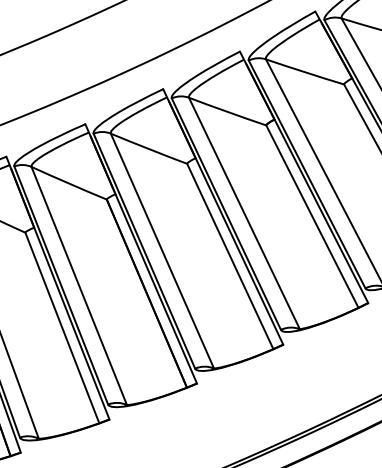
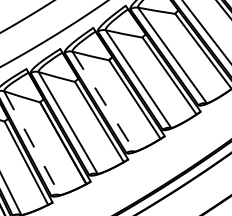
line: (243, 213) -> (103, 101), solid -> dashed
line: (80, 286) -> (32, 143), solid -> dashed

